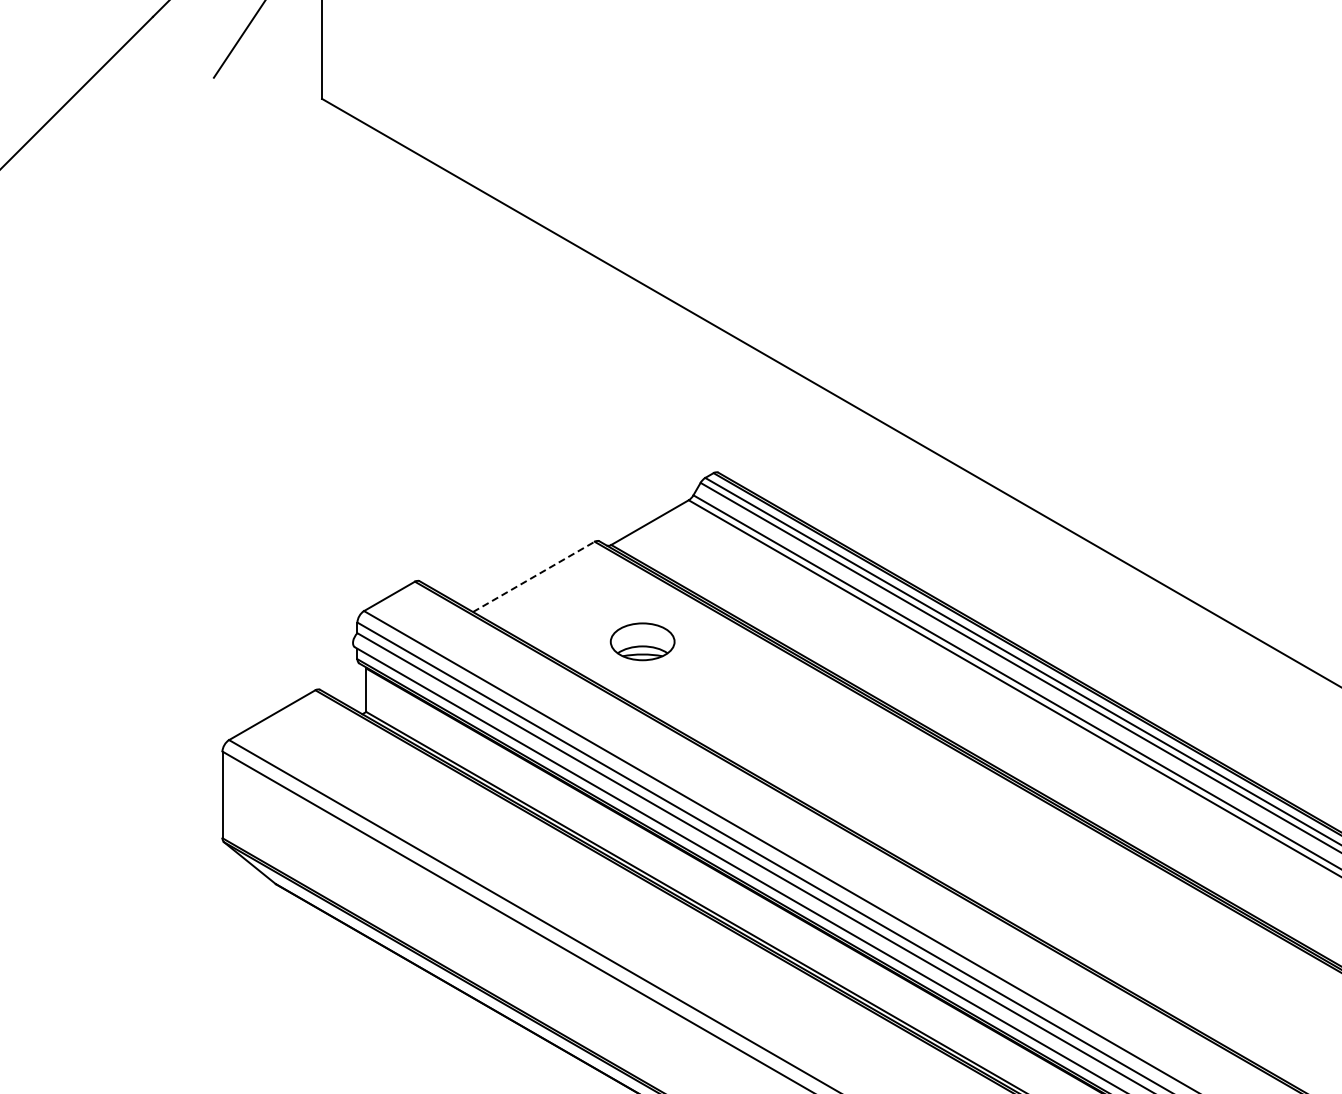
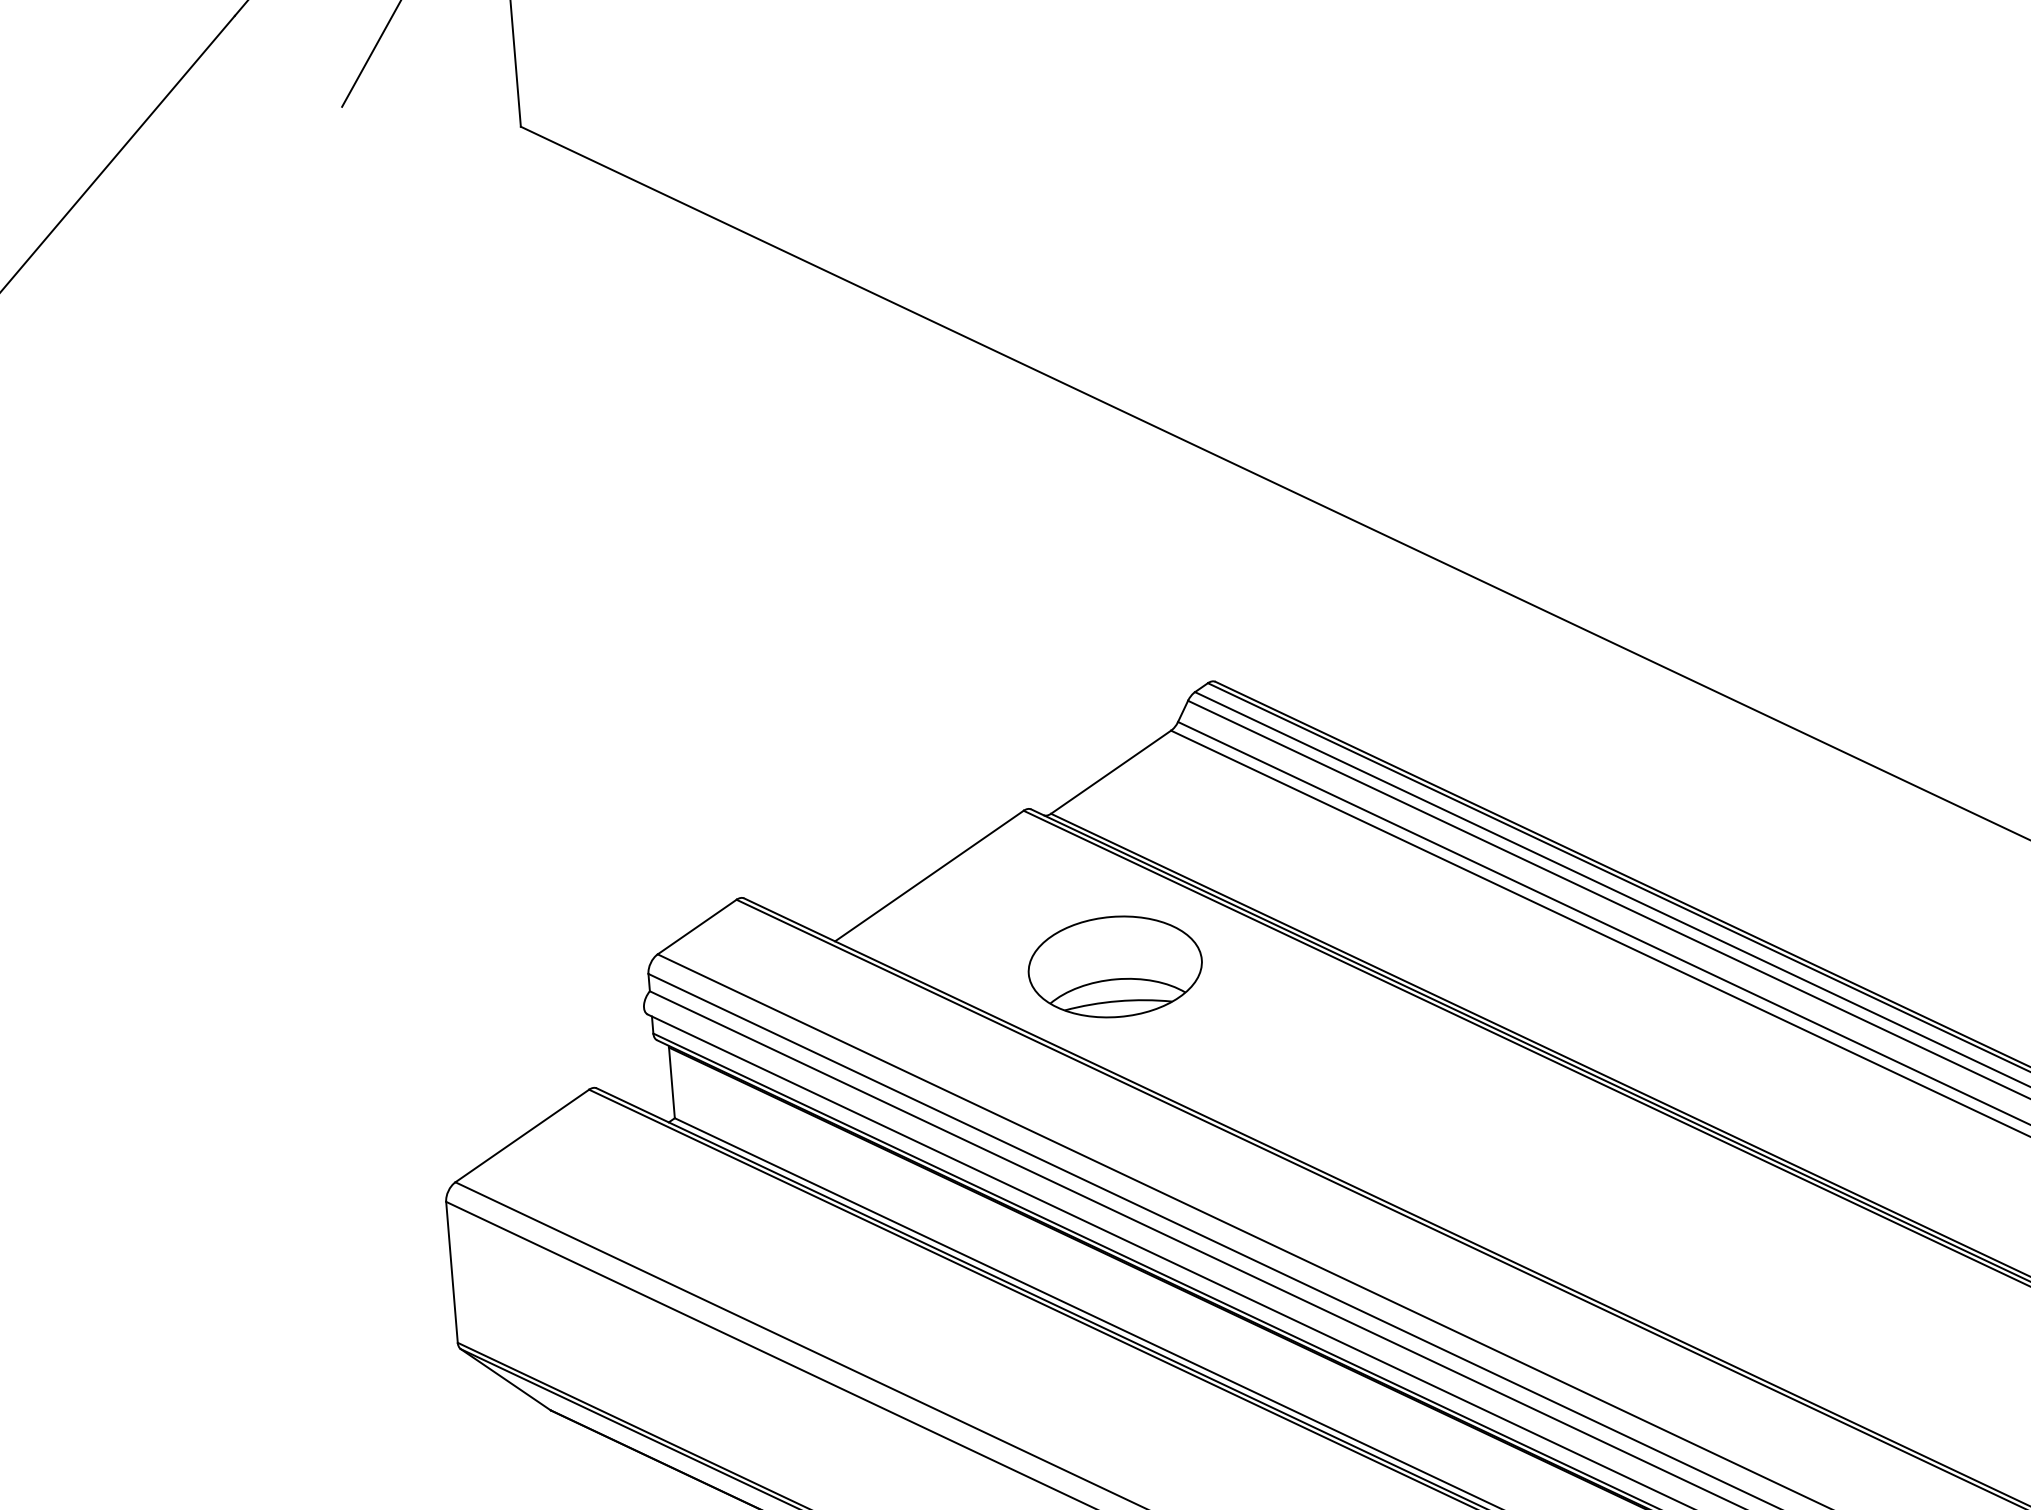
line: (534, 576) -> (930, 875), dashed -> solid
part: (642, 641) -> (1114, 966), size x1.67

